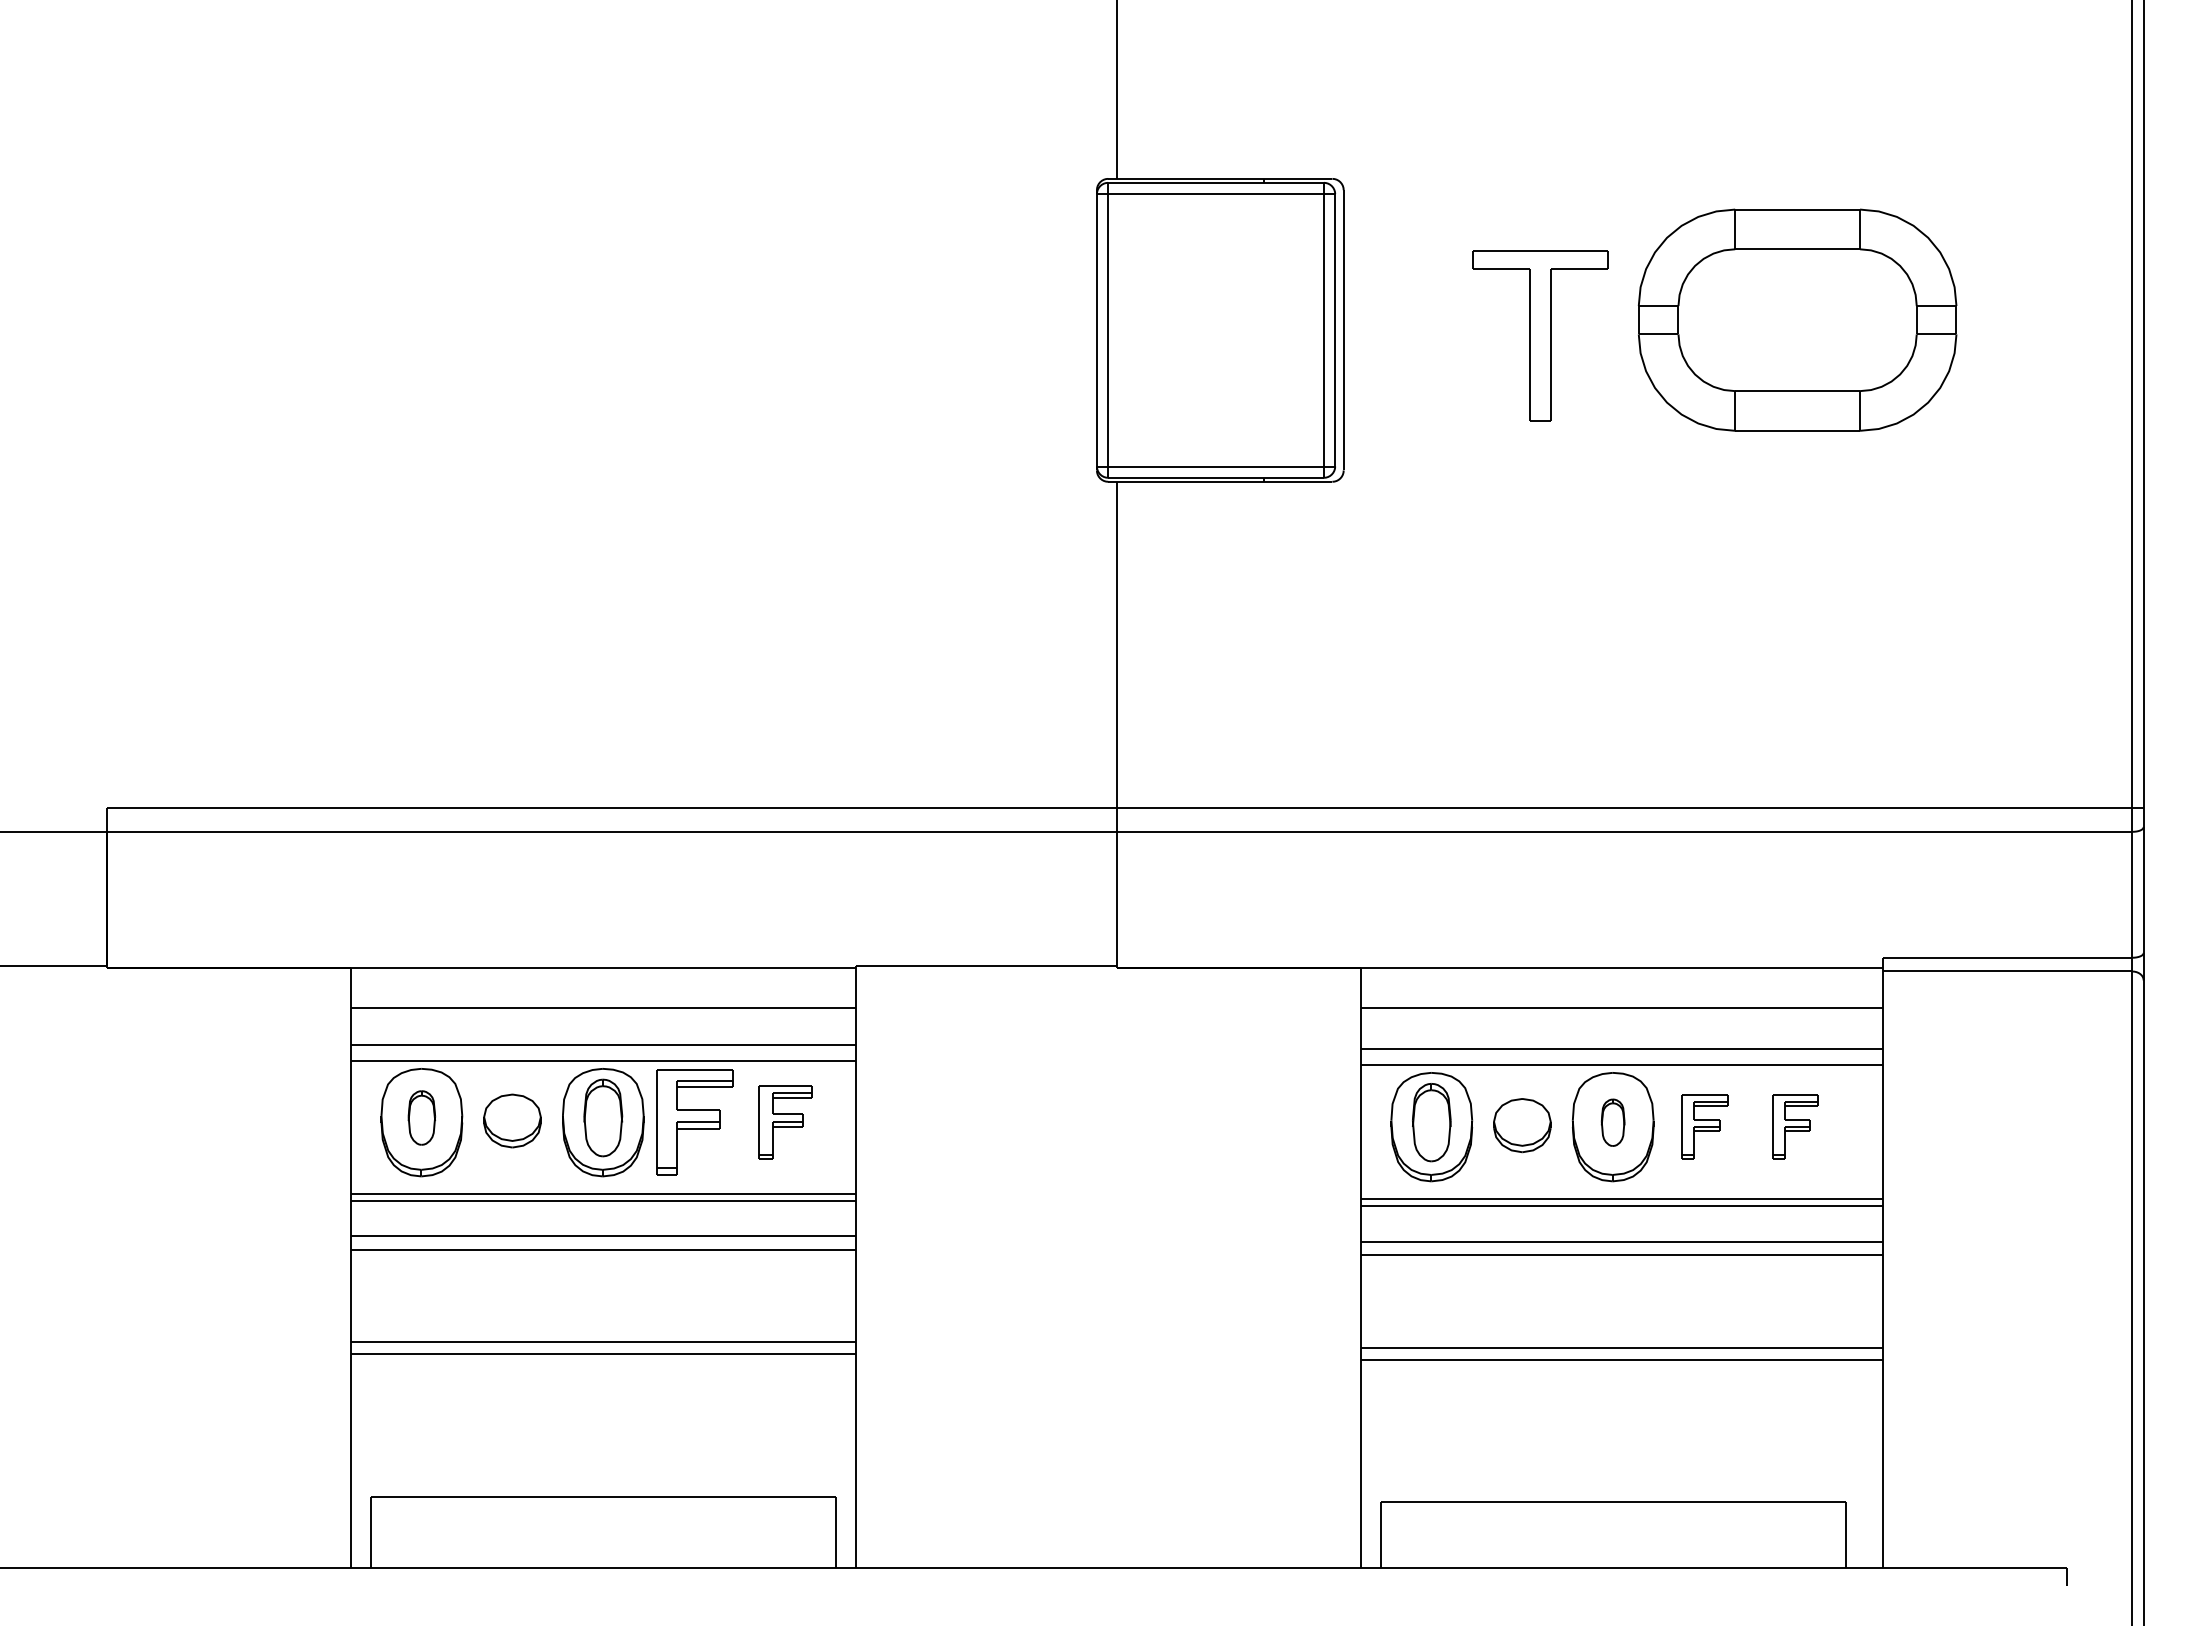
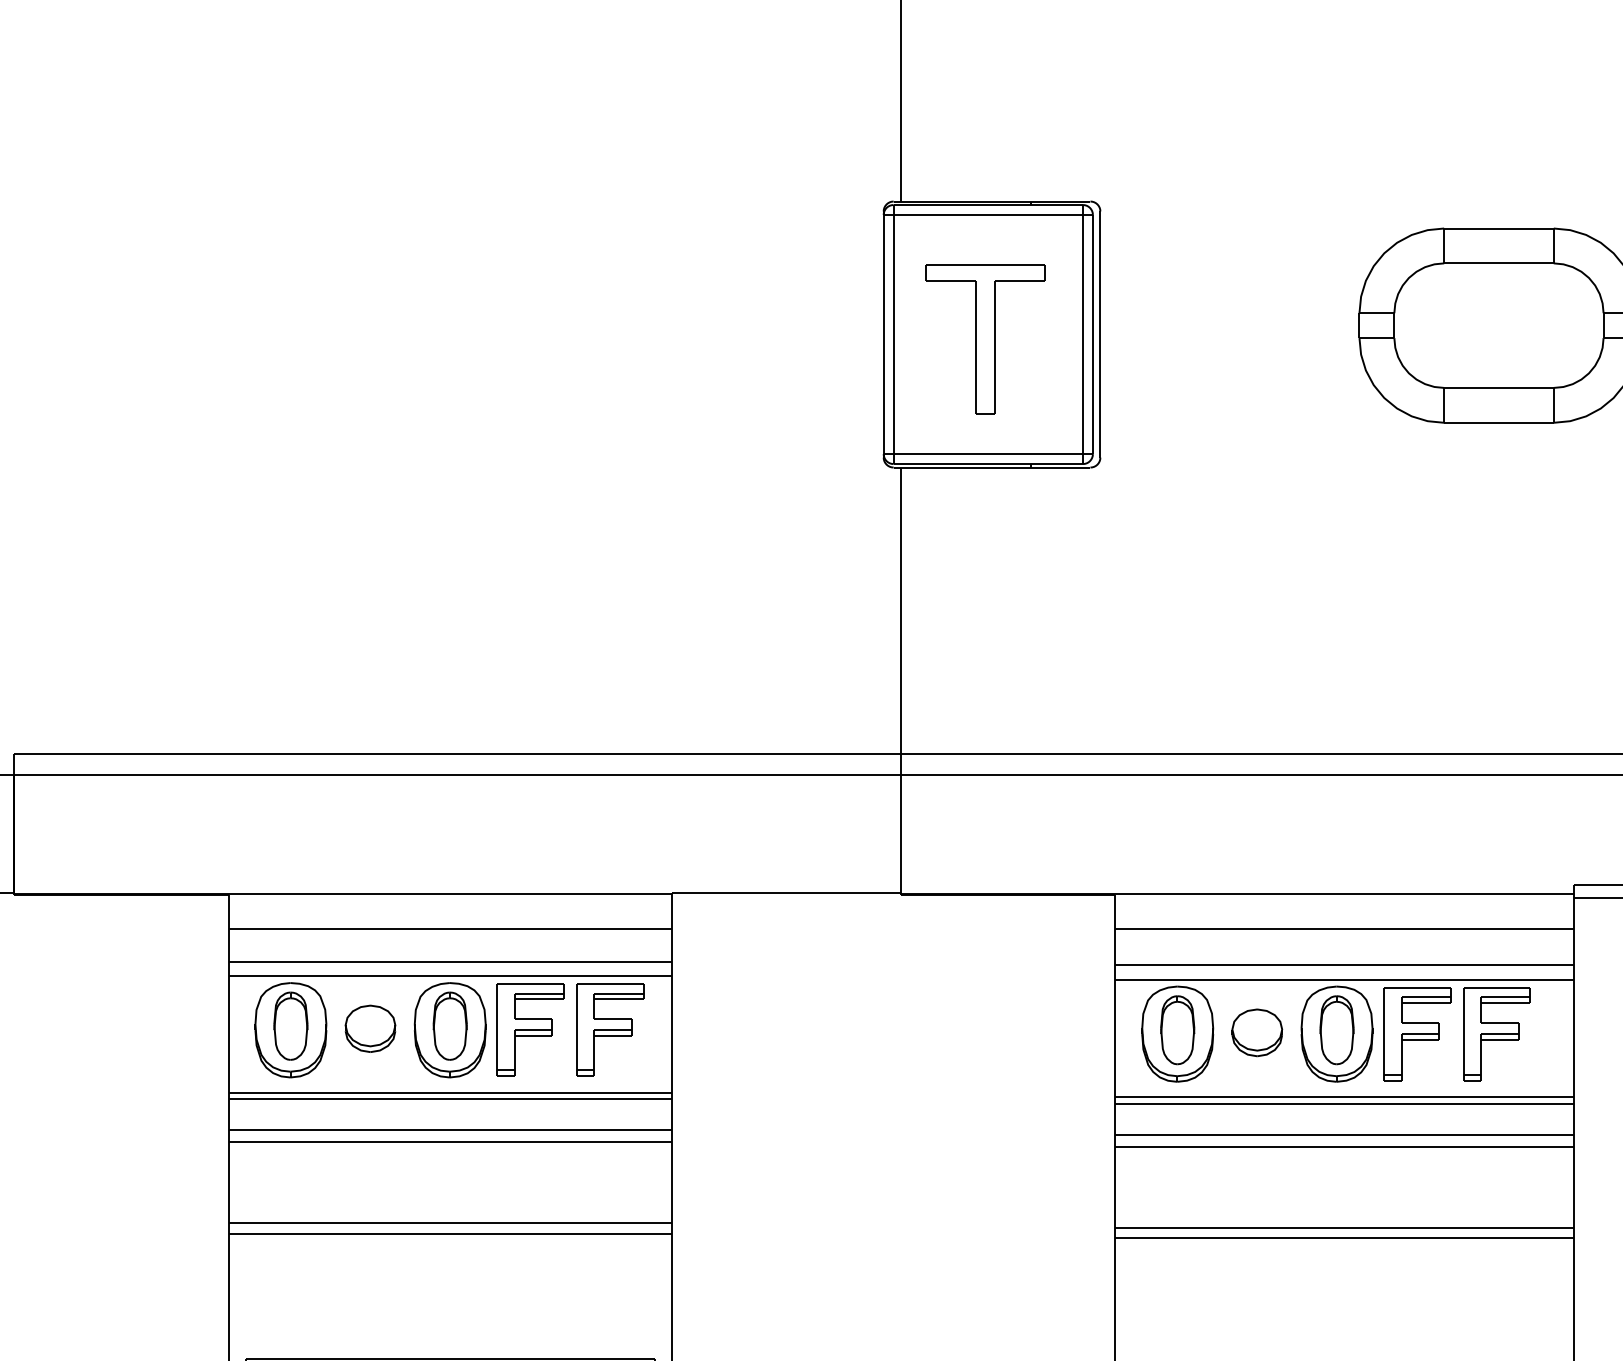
part: (1540, 335) -> (985, 339), moved
part: (421, 1117) -> (290, 1025), size x1.43
part: (785, 1122) -> (610, 1030), size x1.43
part: (1612, 1122) -> (1336, 1030), size x1.67
part: (1704, 1126) -> (1417, 1033), size x1.67
part: (1795, 1126) -> (1497, 1033), size x1.67

